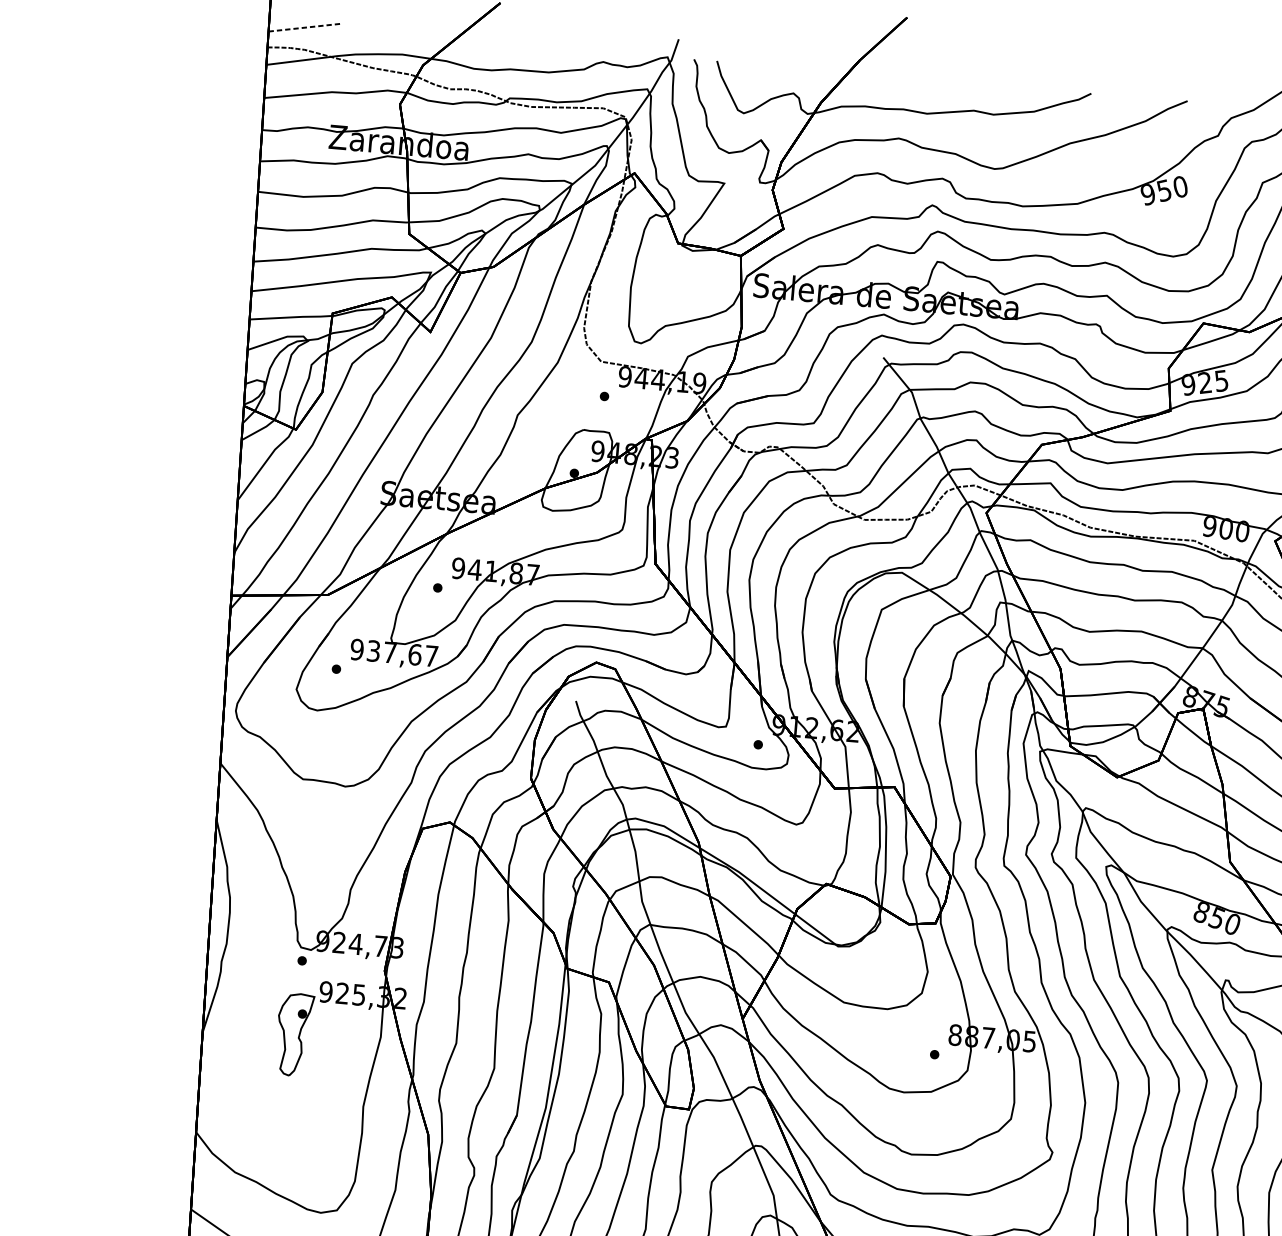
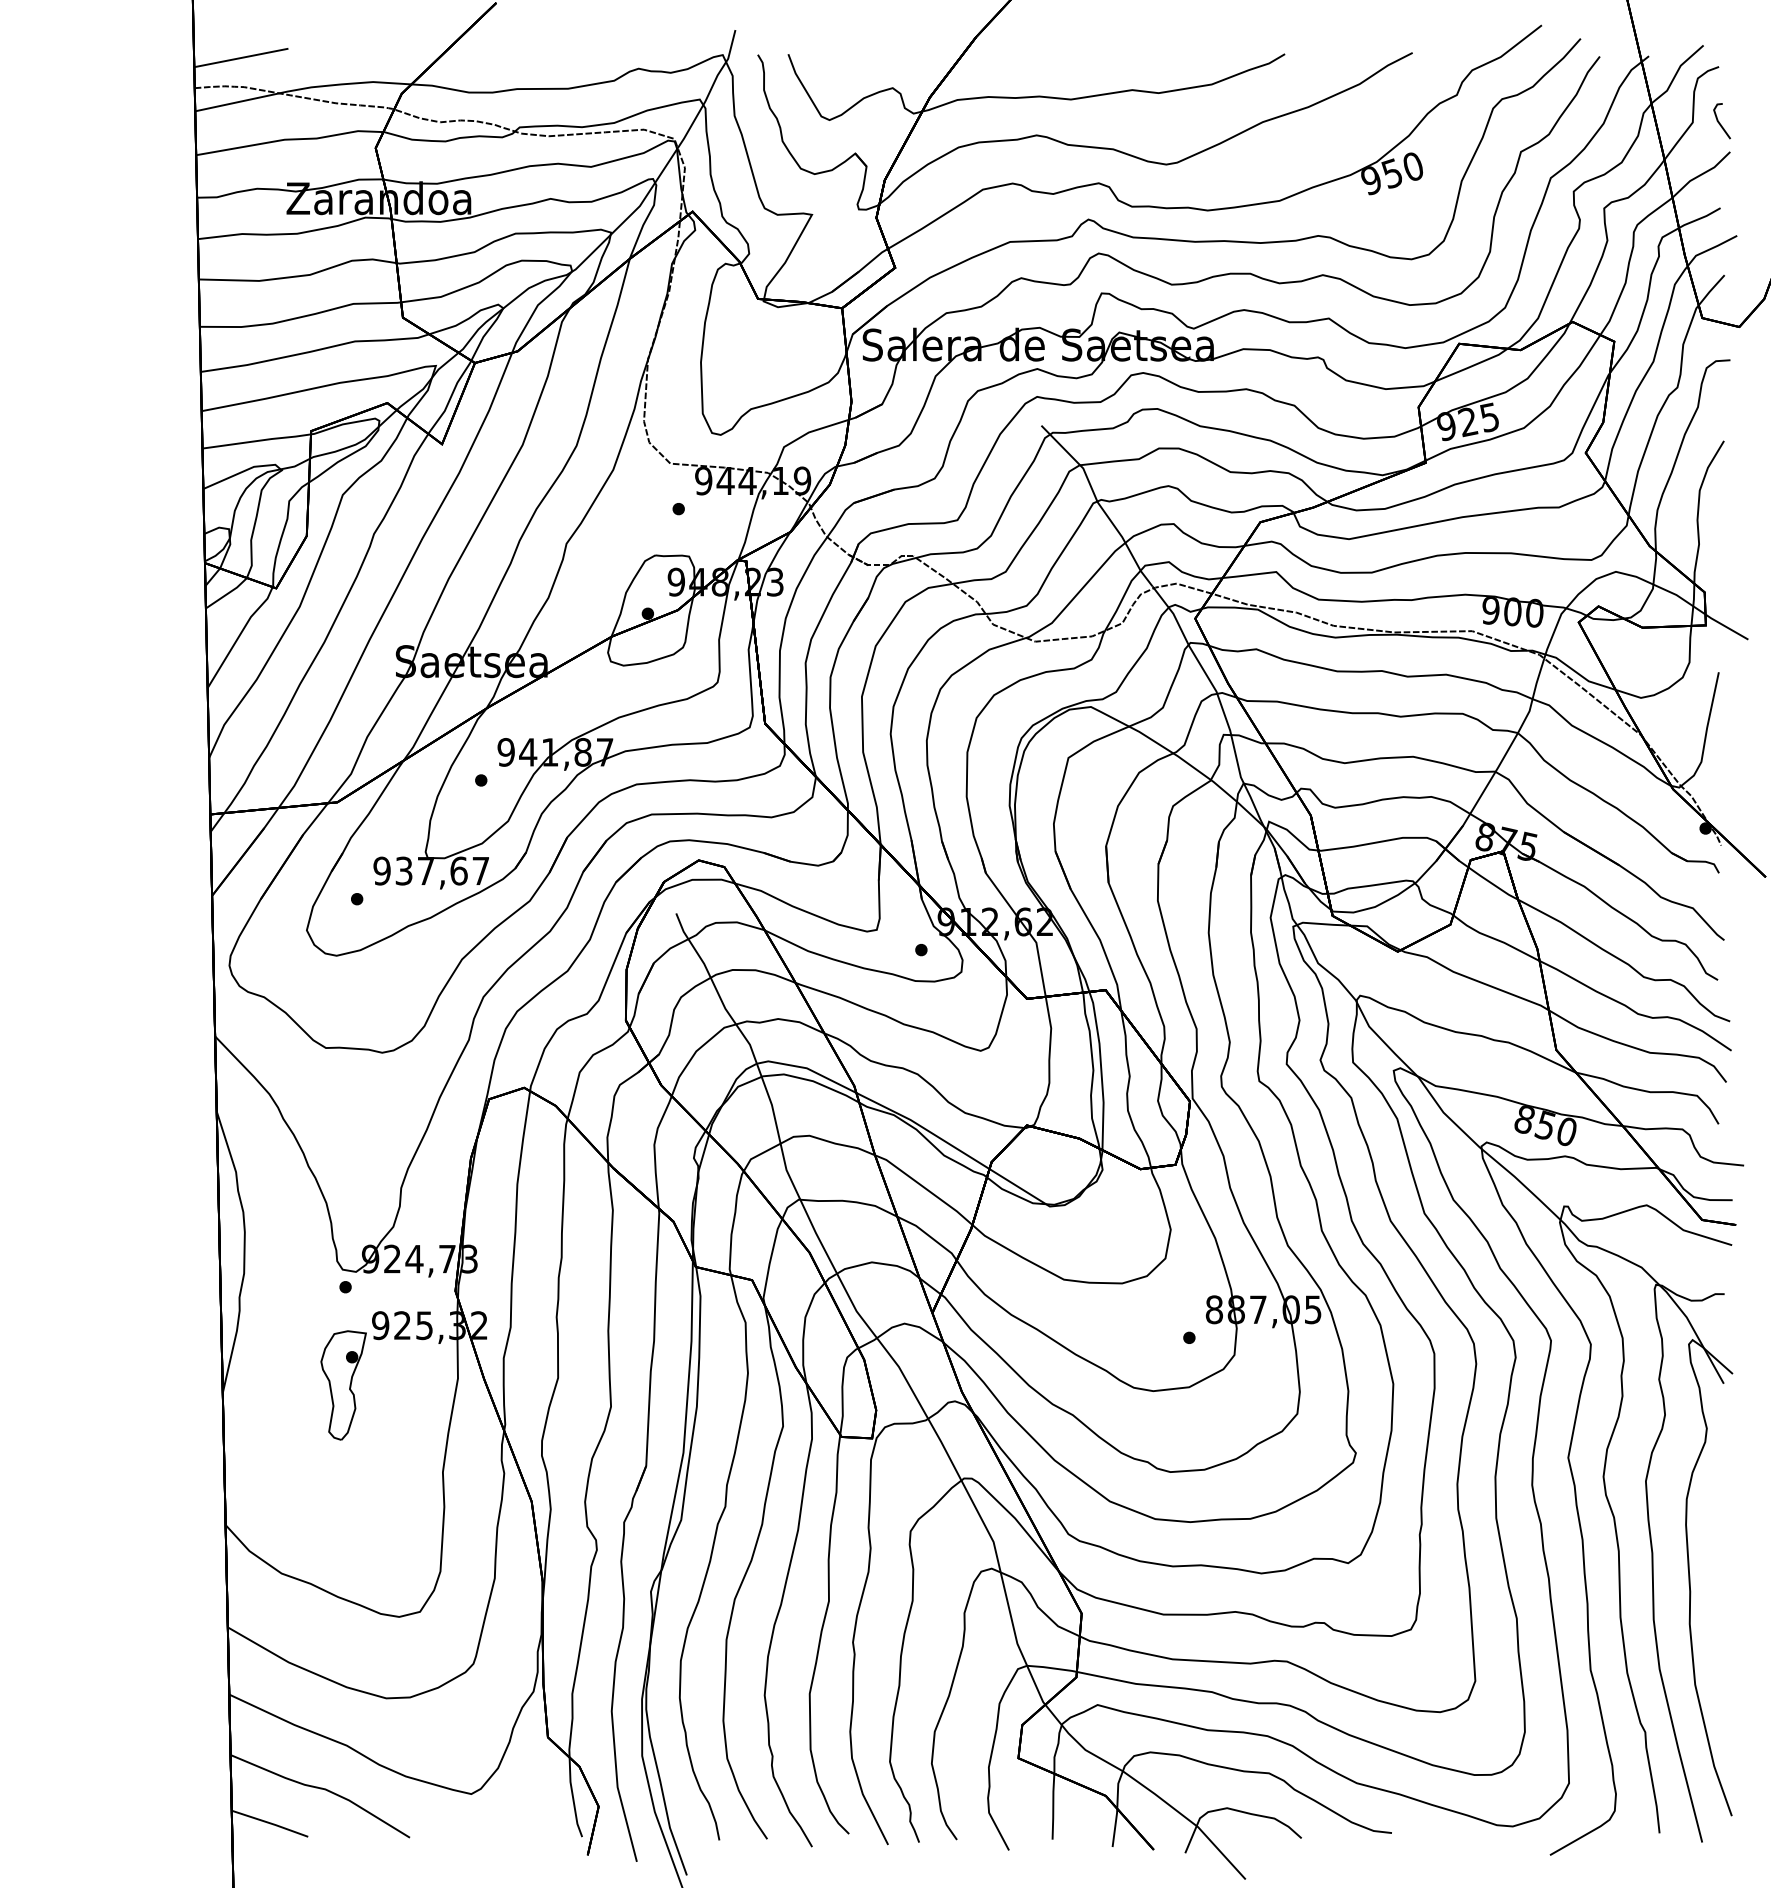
line: (304, 27) -> (241, 57), dashed -> solid

